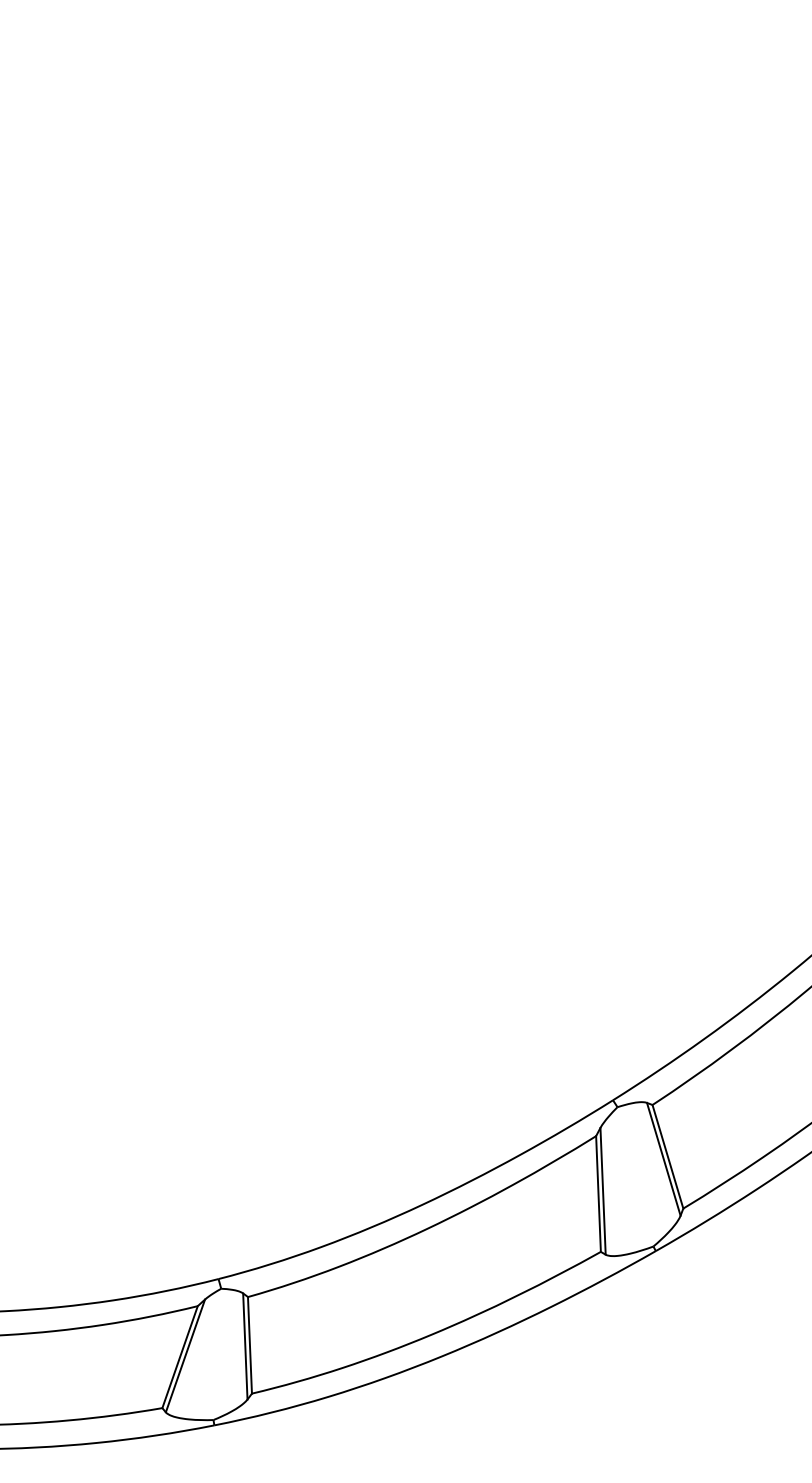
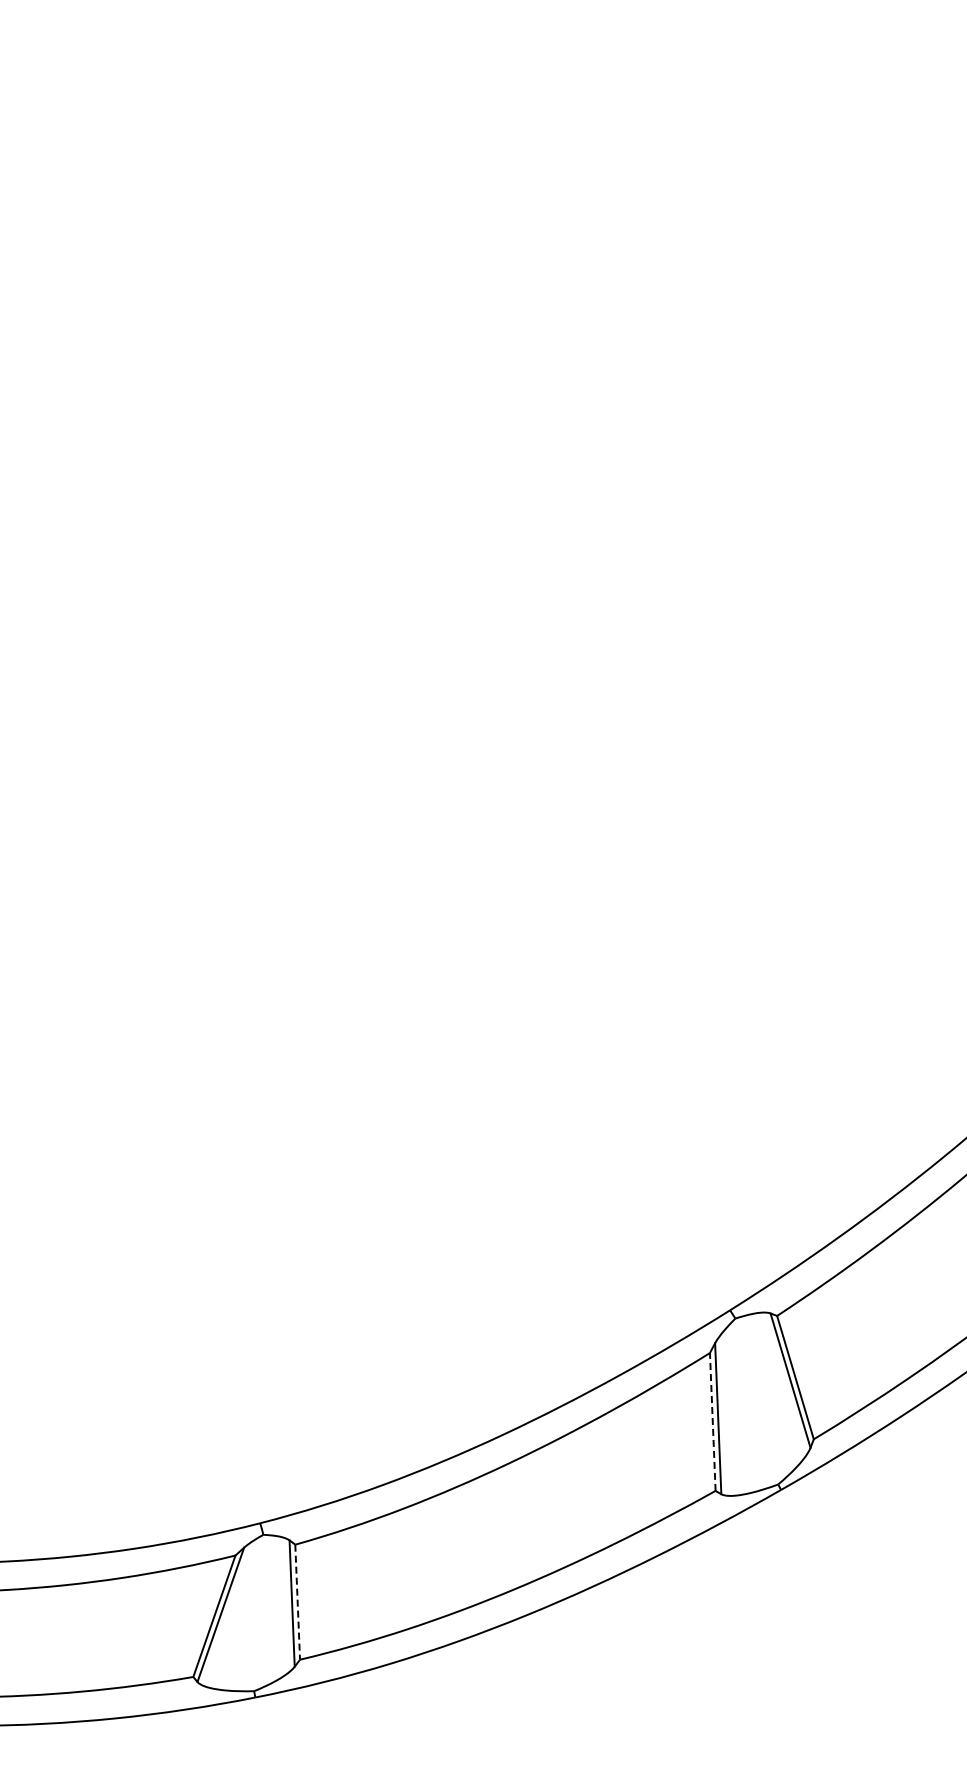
line: (598, 1193) -> (712, 1421), solid -> dashed
line: (249, 1345) -> (297, 1602), solid -> dashed

